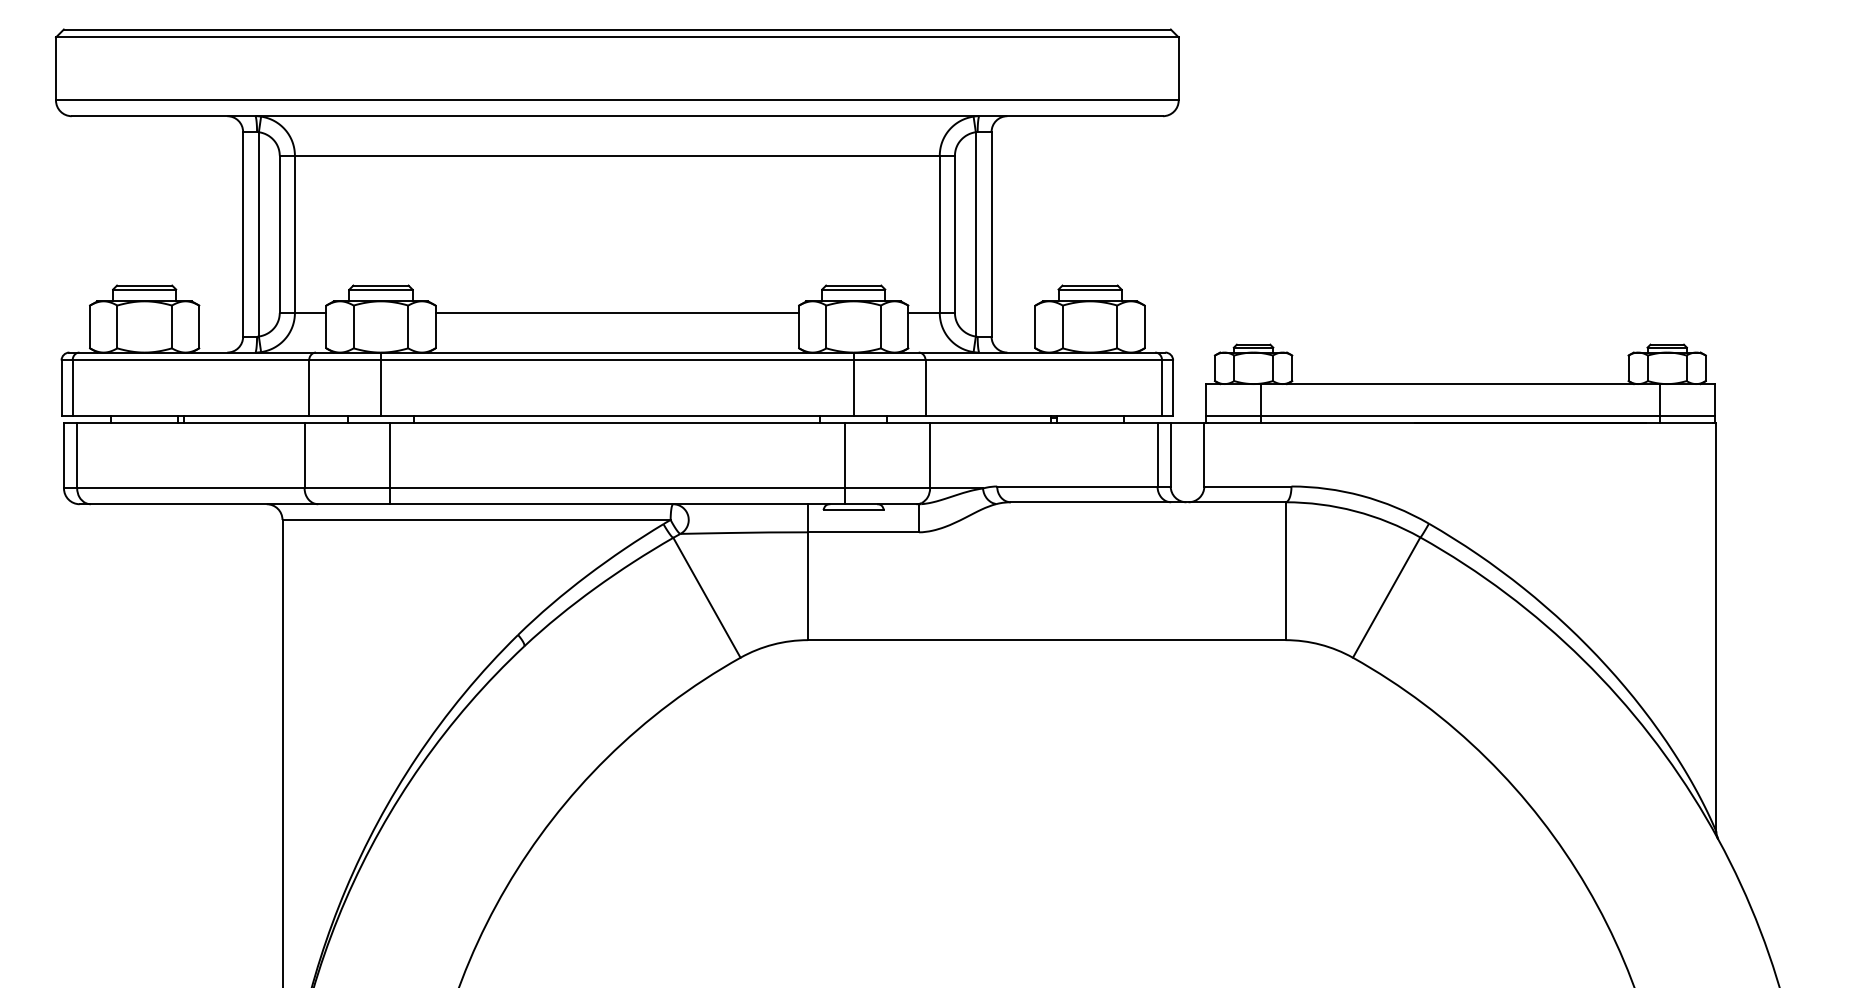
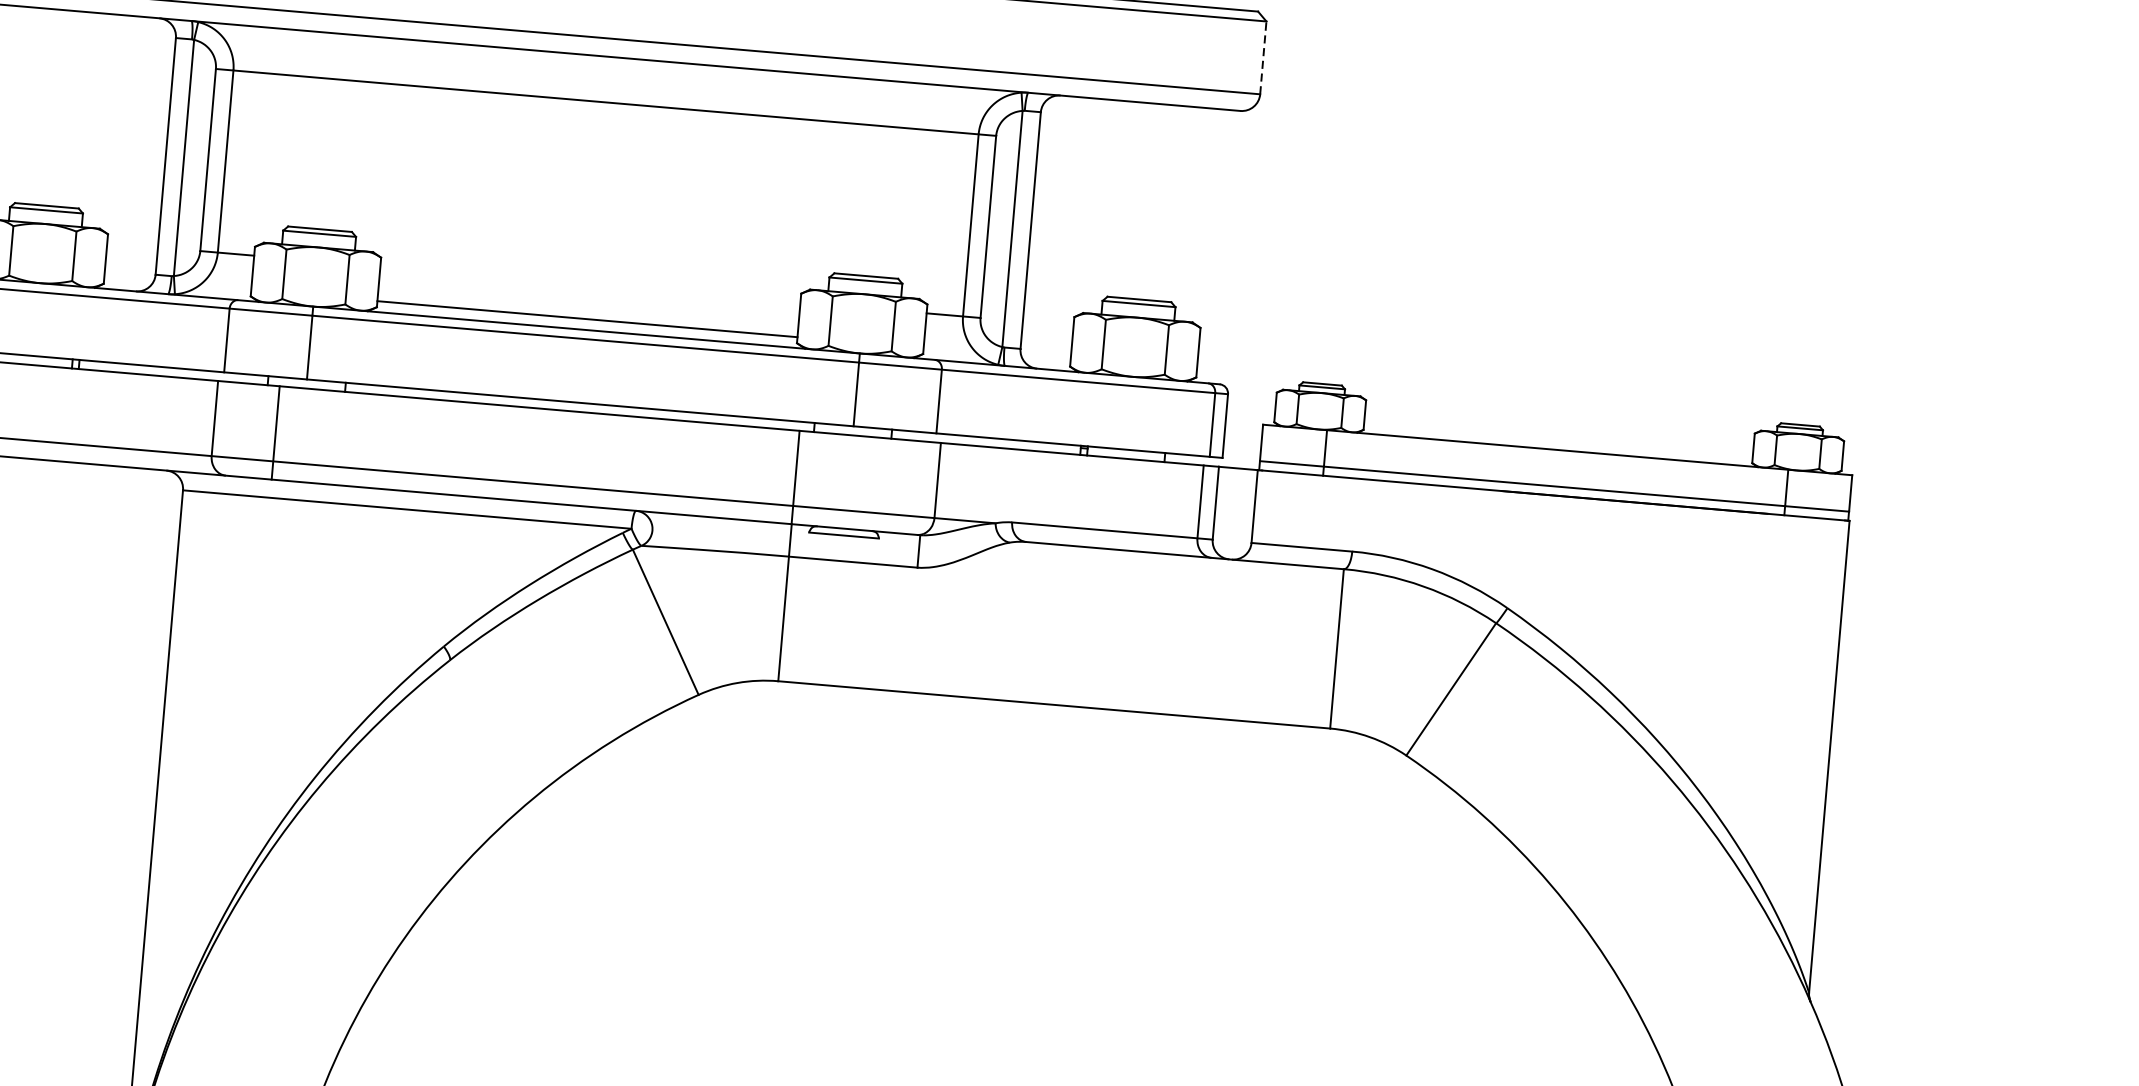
line: (1178, 68) -> (1263, 57), solid -> dashed
line: (617, 313) -> (587, 319), moved
line: (389, 463) -> (275, 432), moved
line: (844, 463) -> (795, 477), moved

